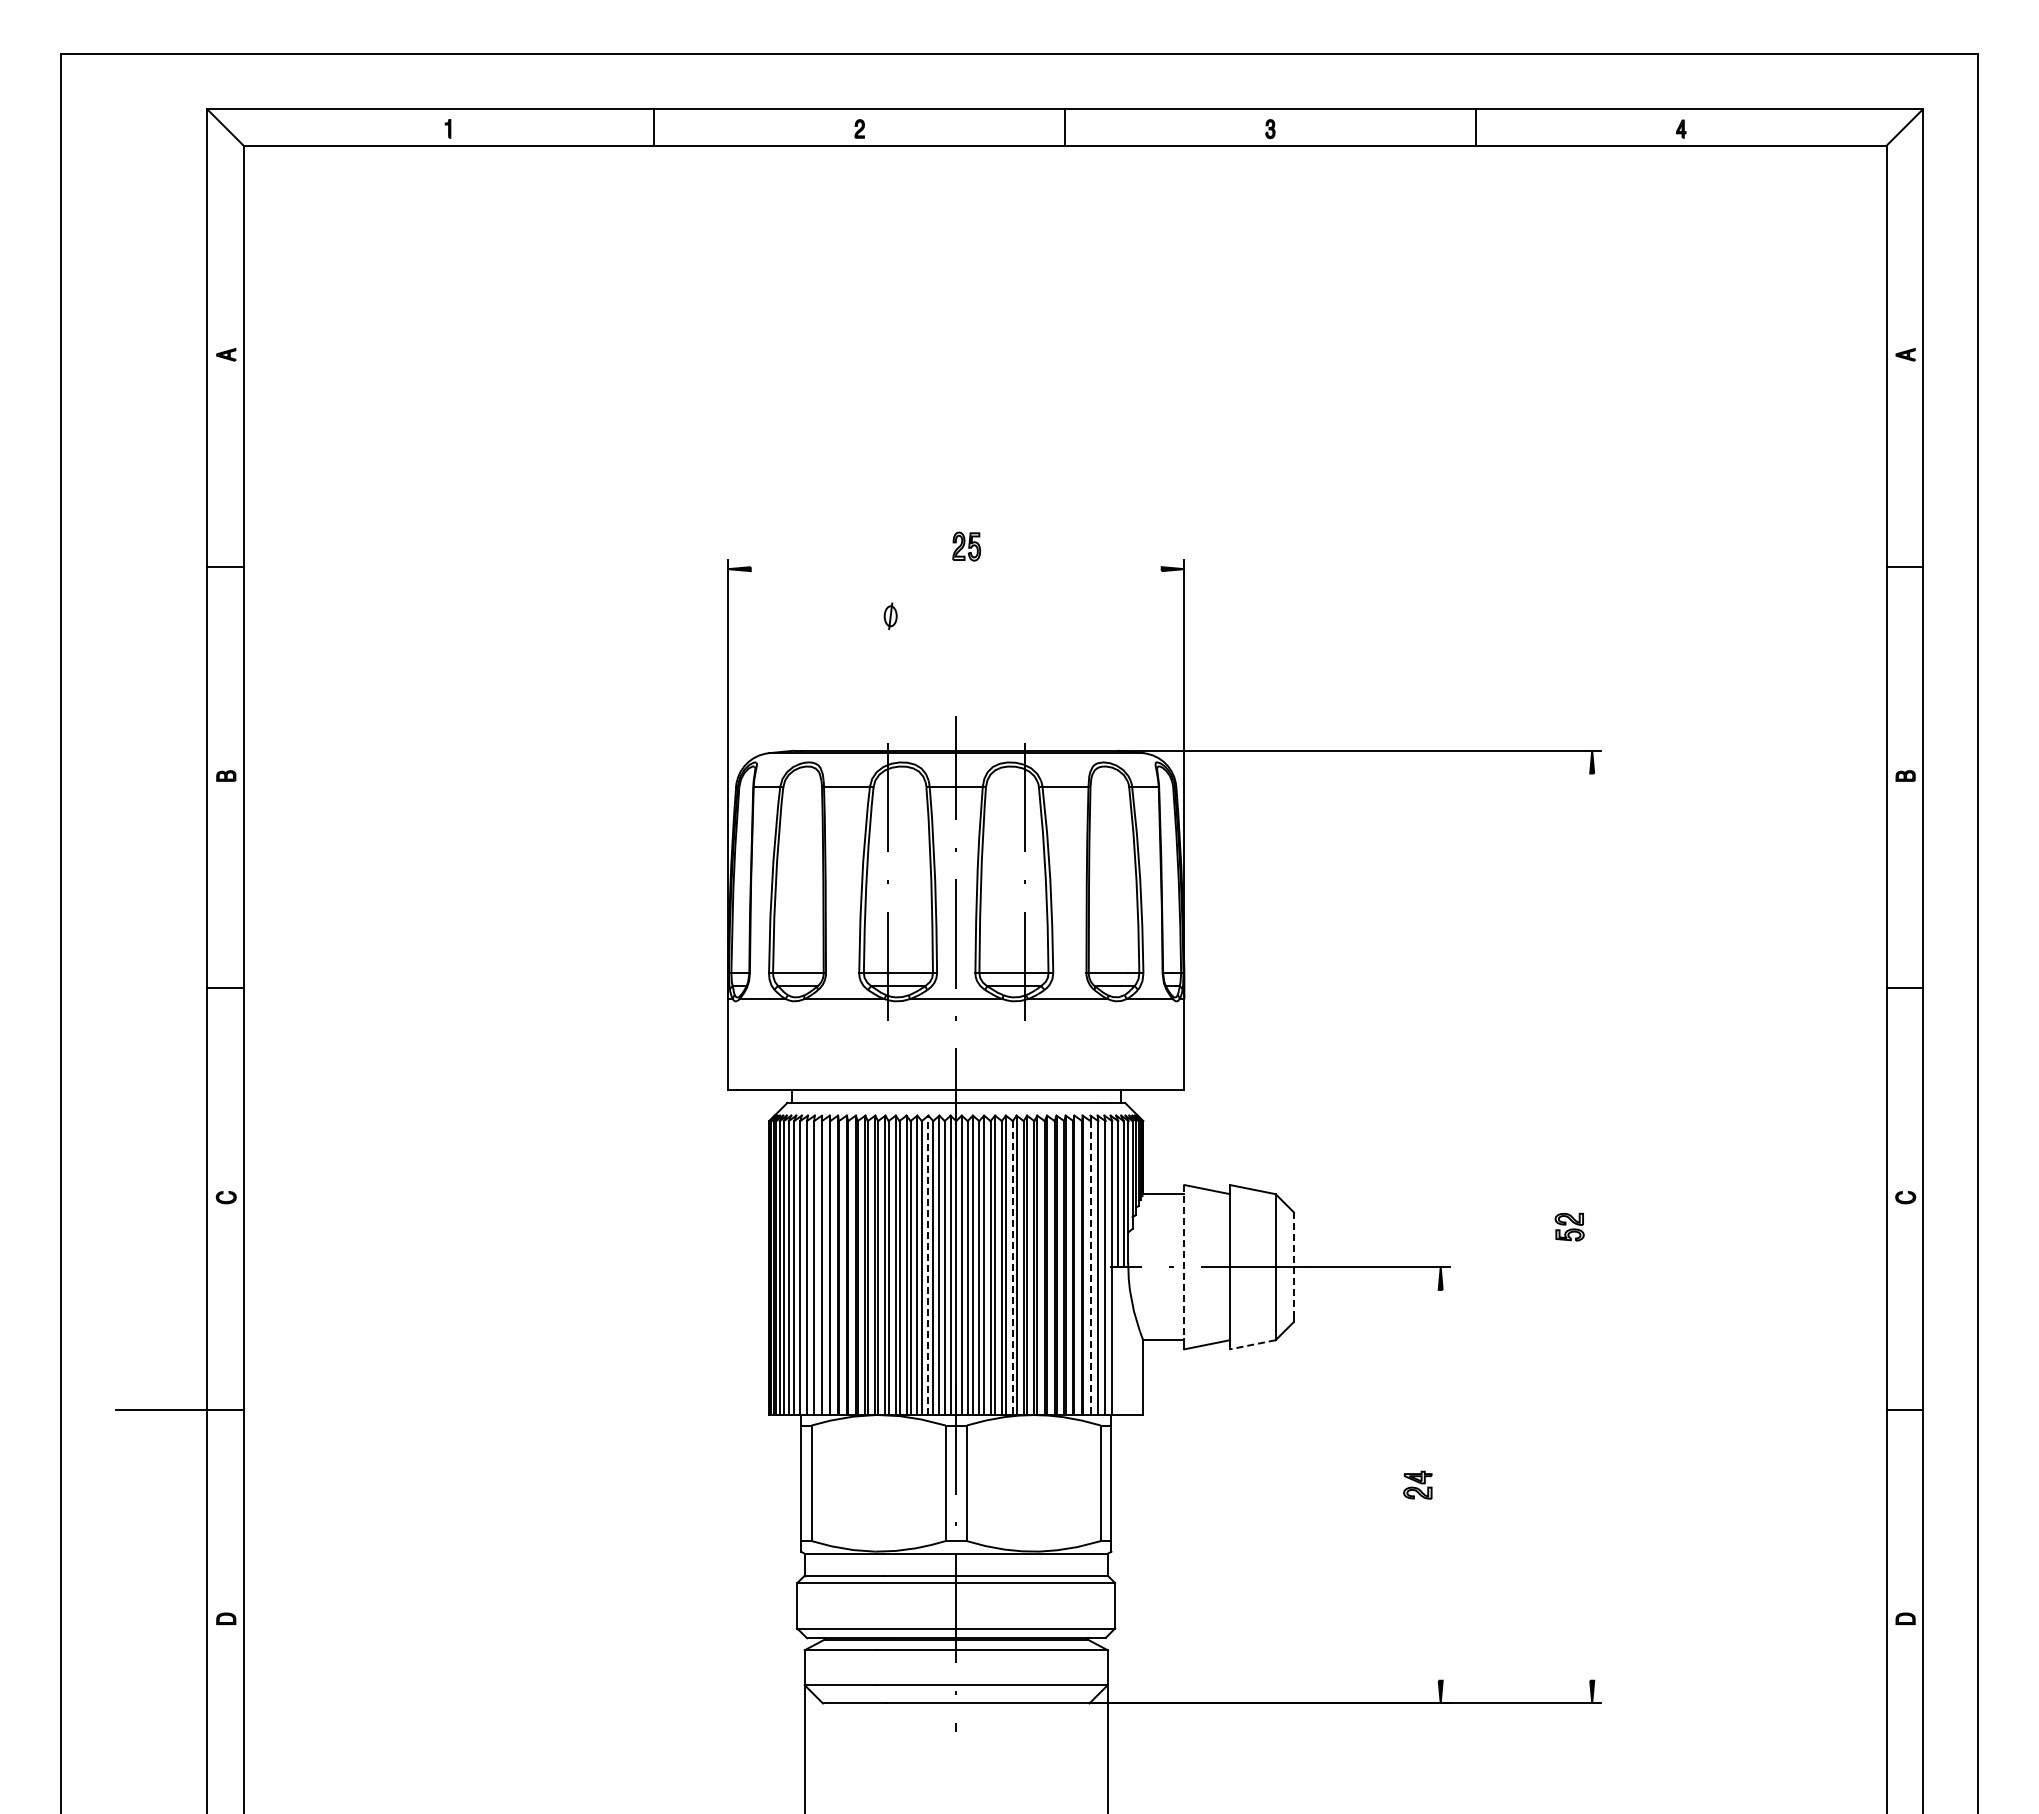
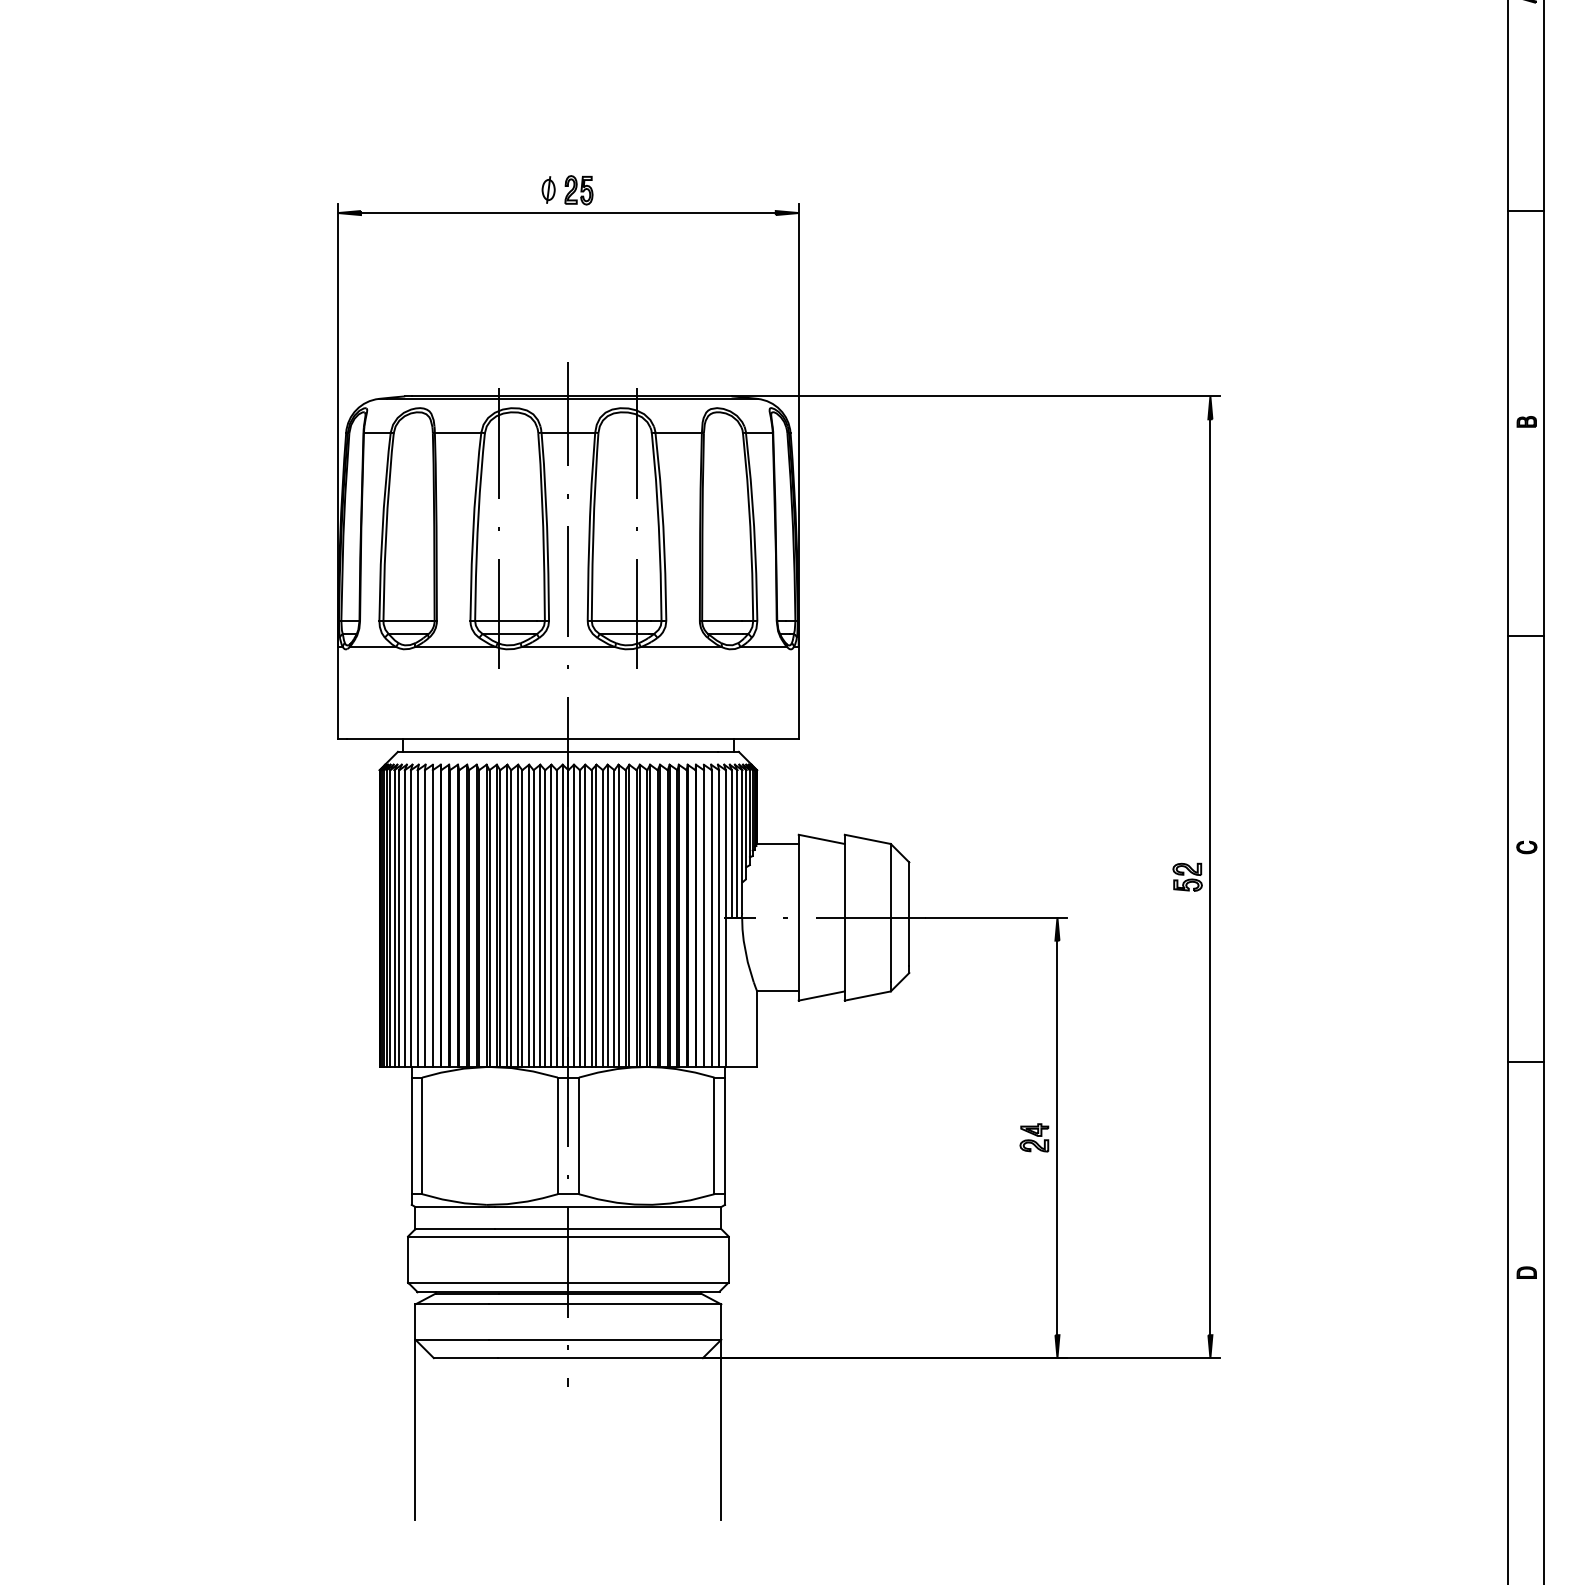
line: (955, 569) -> (567, 213), added
part: (890, 615) -> (548, 189), moved
line: (1592, 1226) -> (1210, 876), added
line: (1184, 1262) -> (798, 912), dashed -> solid
line: (1293, 1264) -> (908, 915), dashed -> solid
line: (928, 1265) -> (540, 916), dashed -> solid
line: (1012, 1268) -> (625, 919), dashed -> solid
line: (1090, 1268) -> (703, 919), dashed -> solid
line: (1252, 1344) -> (867, 995), dashed -> solid
line: (1440, 1484) -> (1057, 1137), added

